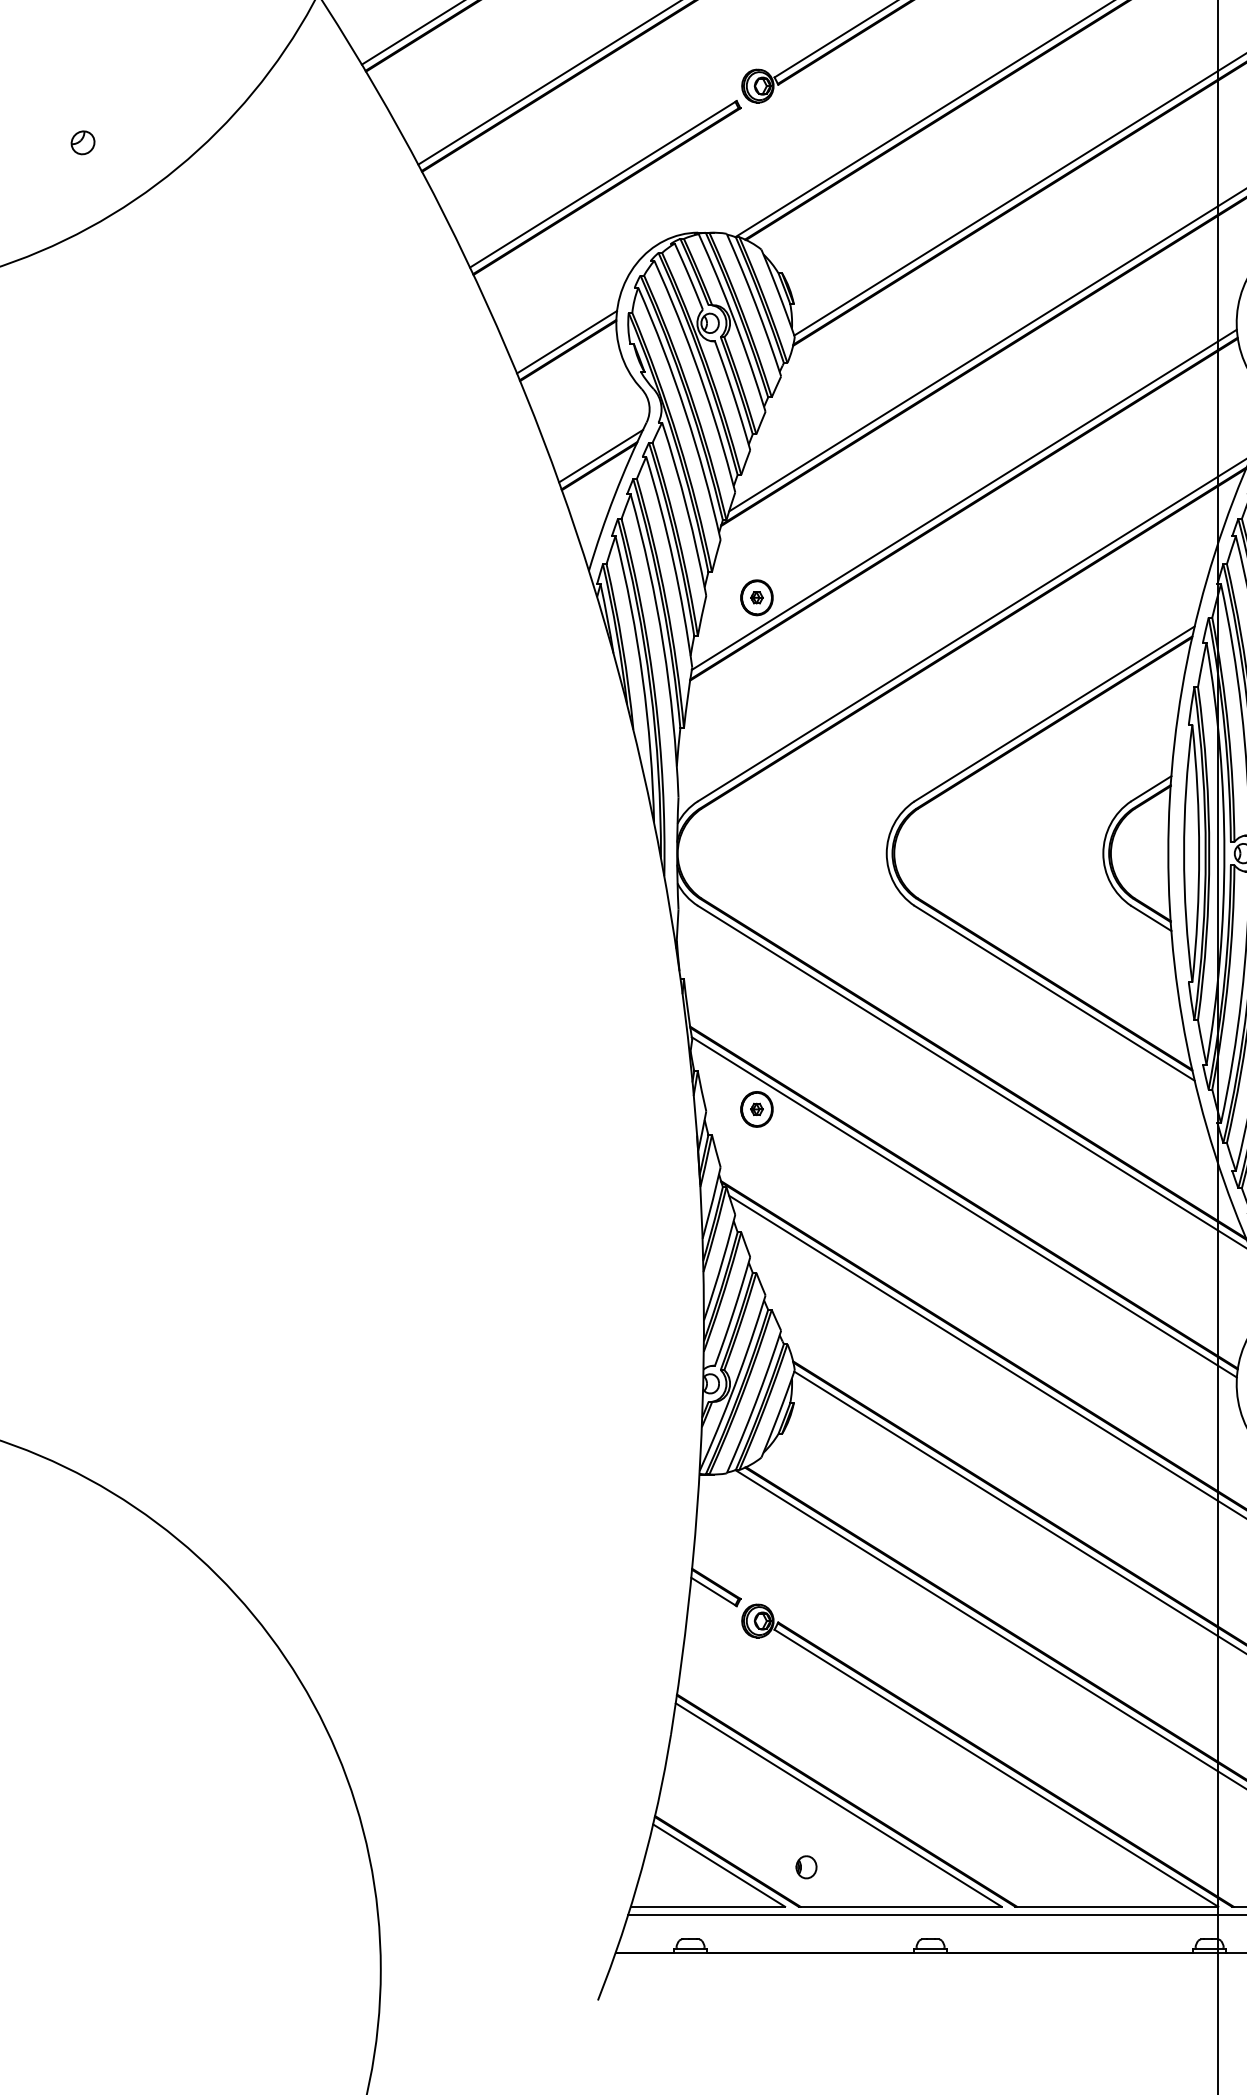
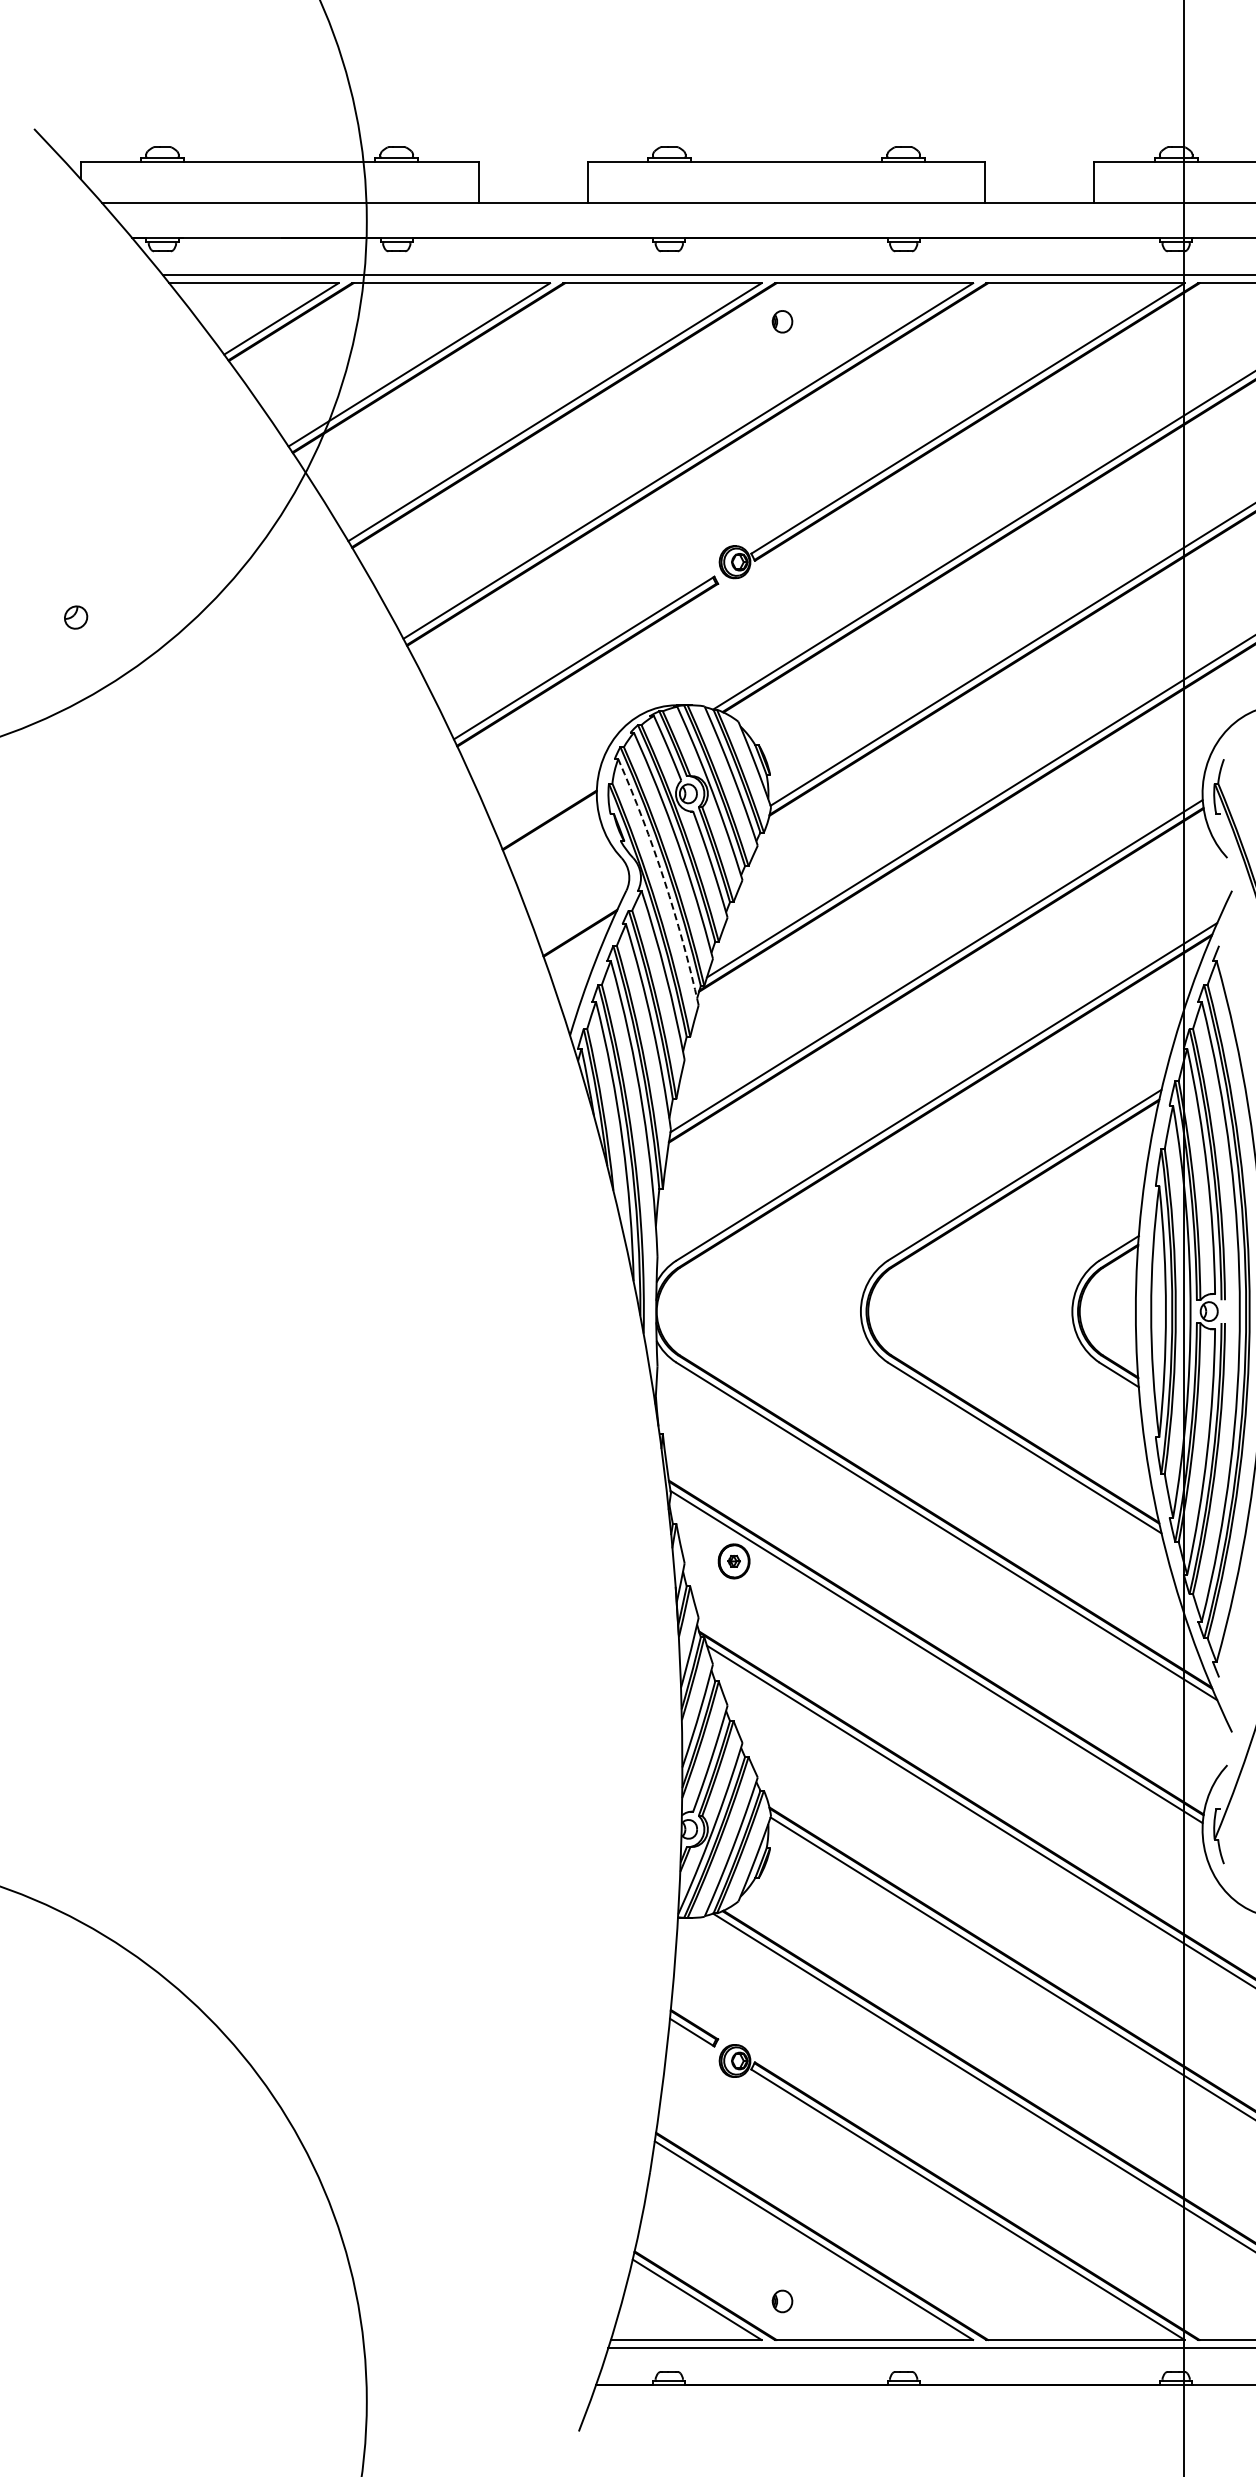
line: (566, 341) -> (548, 811), removed
arc: (685, 412) -> (664, 880), solid -> dashed
line: (600, 456) -> (581, 923), removed
part: (756, 597) -> (733, 1061), removed

